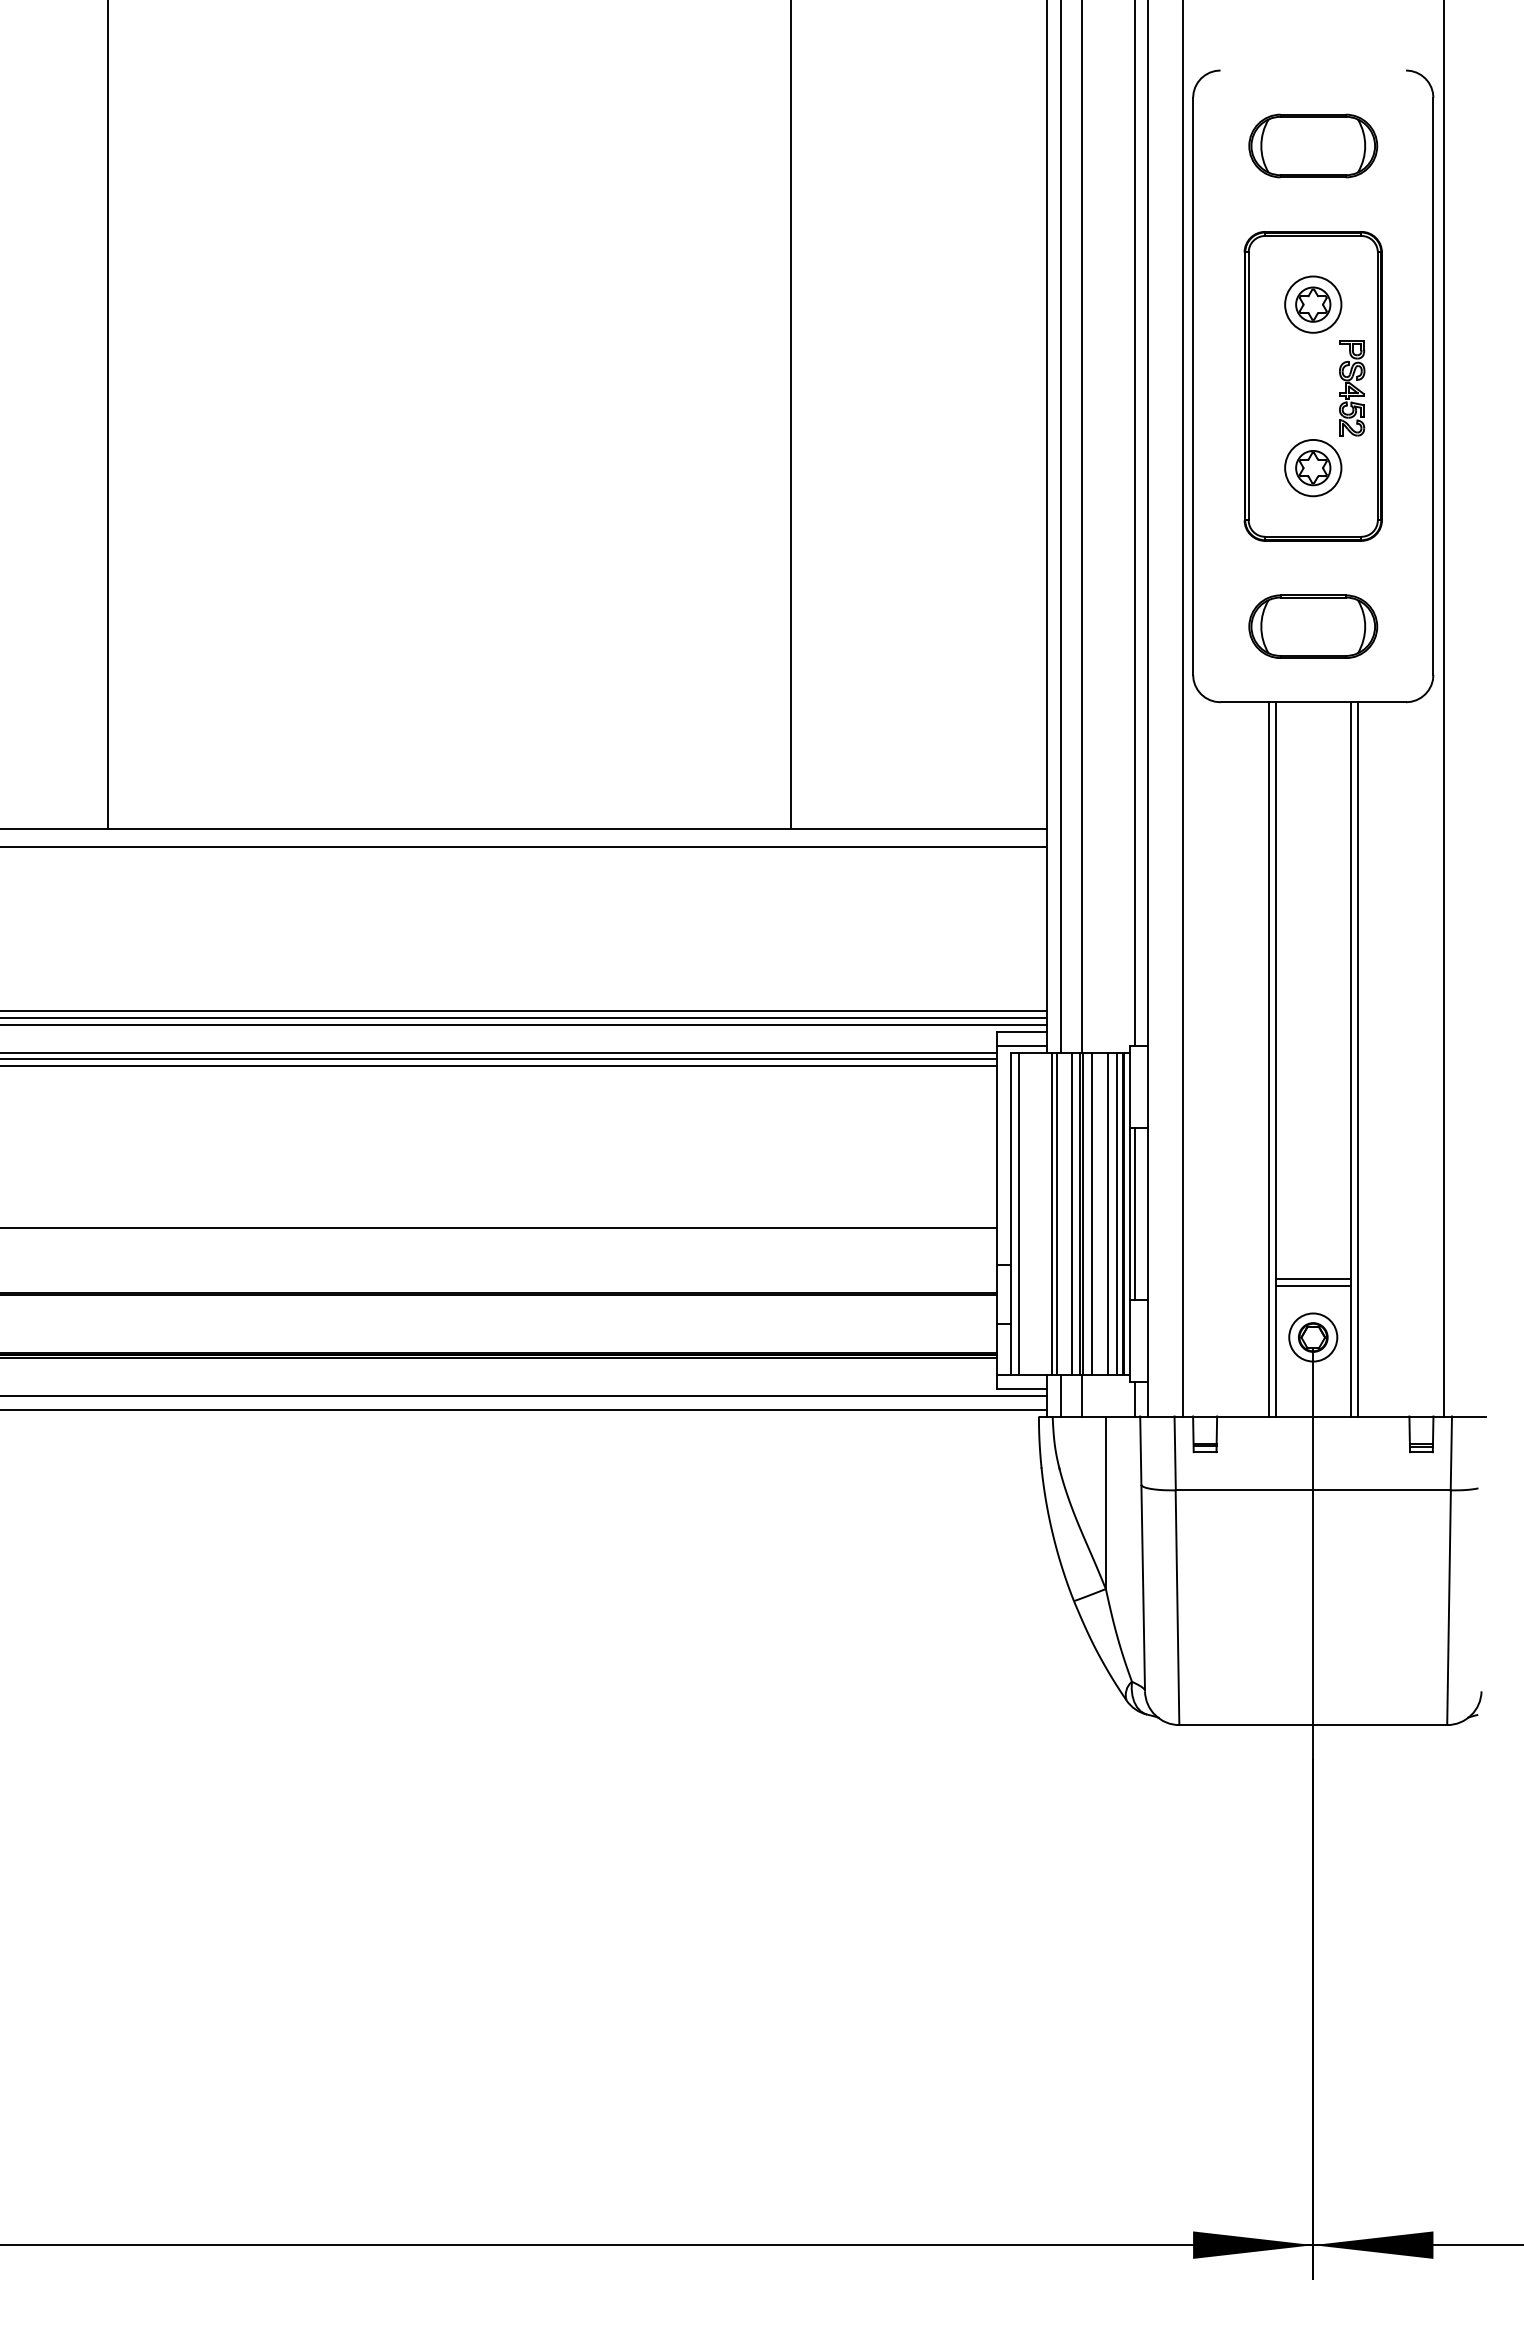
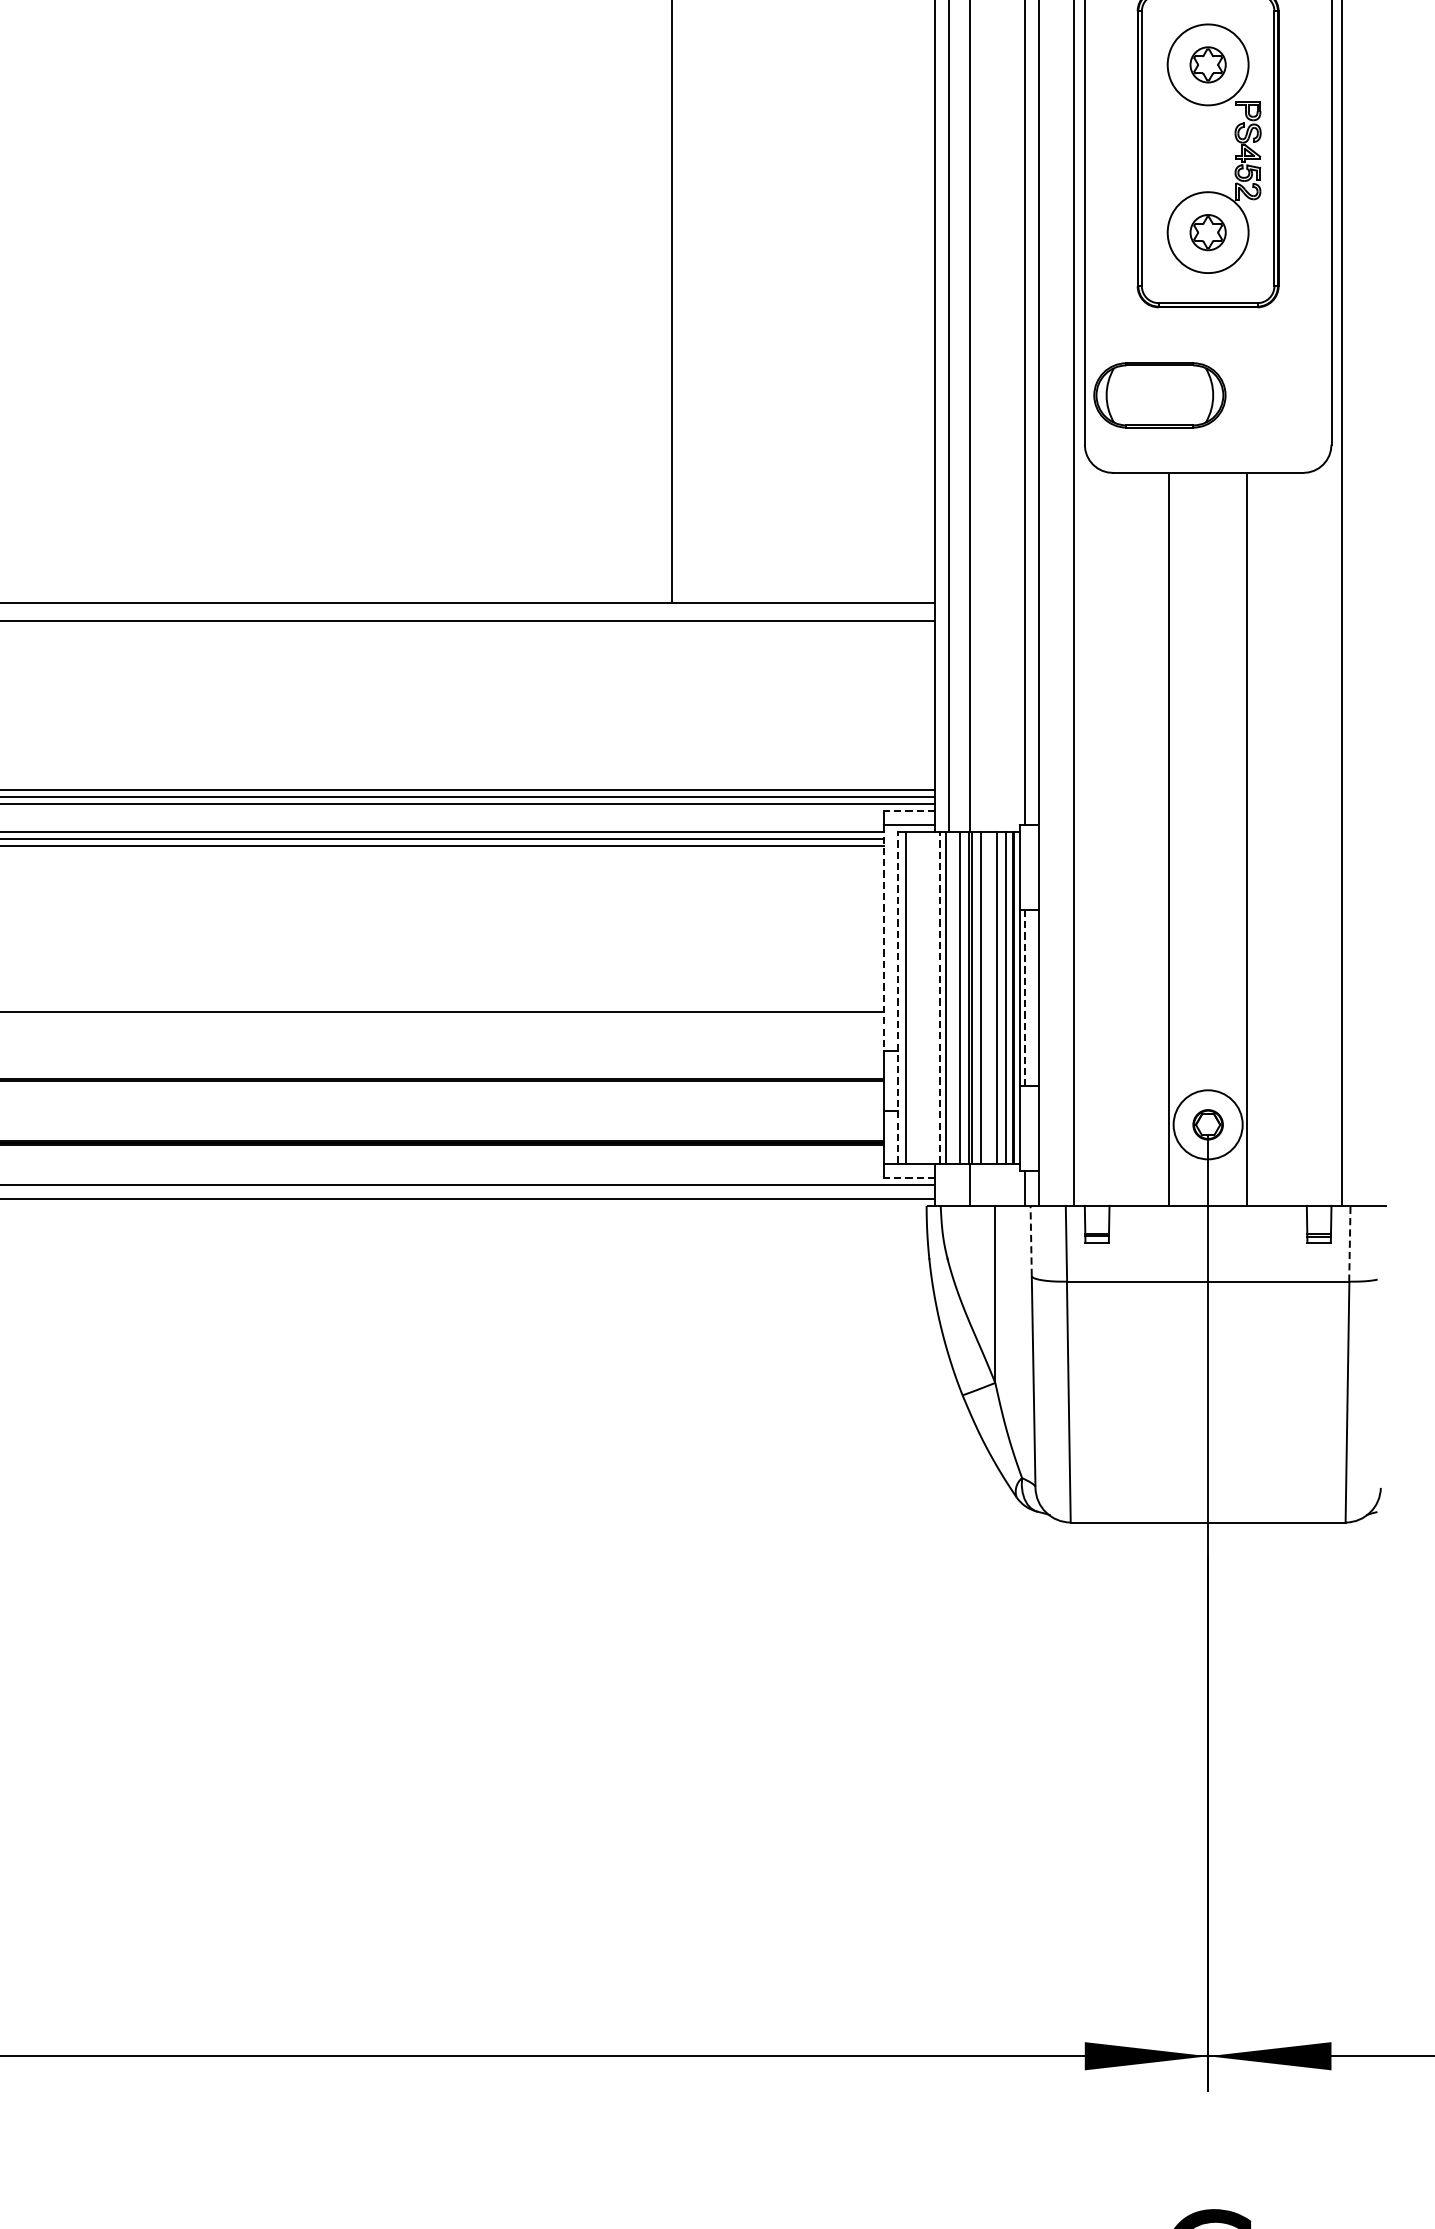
circle: (1313, 304) -> (1208, 64), size x1.4
circle: (1313, 467) -> (1208, 232), size x1.4
part: (1313, 626) -> (1160, 395), moved
line: (1022, 1031) -> (909, 810), solid -> dashed
line: (1268, 1059) -> (1162, 839), removed
line: (1357, 1059) -> (1253, 839), removed
line: (997, 1155) -> (884, 938), solid -> dashed
line: (1011, 1213) -> (898, 997), solid -> dashed
line: (1052, 1213) -> (940, 997), solid -> dashed
line: (1134, 1213) -> (1024, 997), solid -> dashed
line: (1313, 1279) -> (1208, 1065), removed
line: (1313, 1285) -> (1208, 1071), removed
circle: (1313, 1337) -> (1208, 1124), size x1.4
line: (1022, 1389) -> (909, 1178), solid -> dashed
line: (1060, 1395) -> (948, 1184), removed
line: (1140, 1450) -> (1030, 1240), solid -> dashed
line: (1451, 1453) -> (1350, 1243), solid -> dashed

